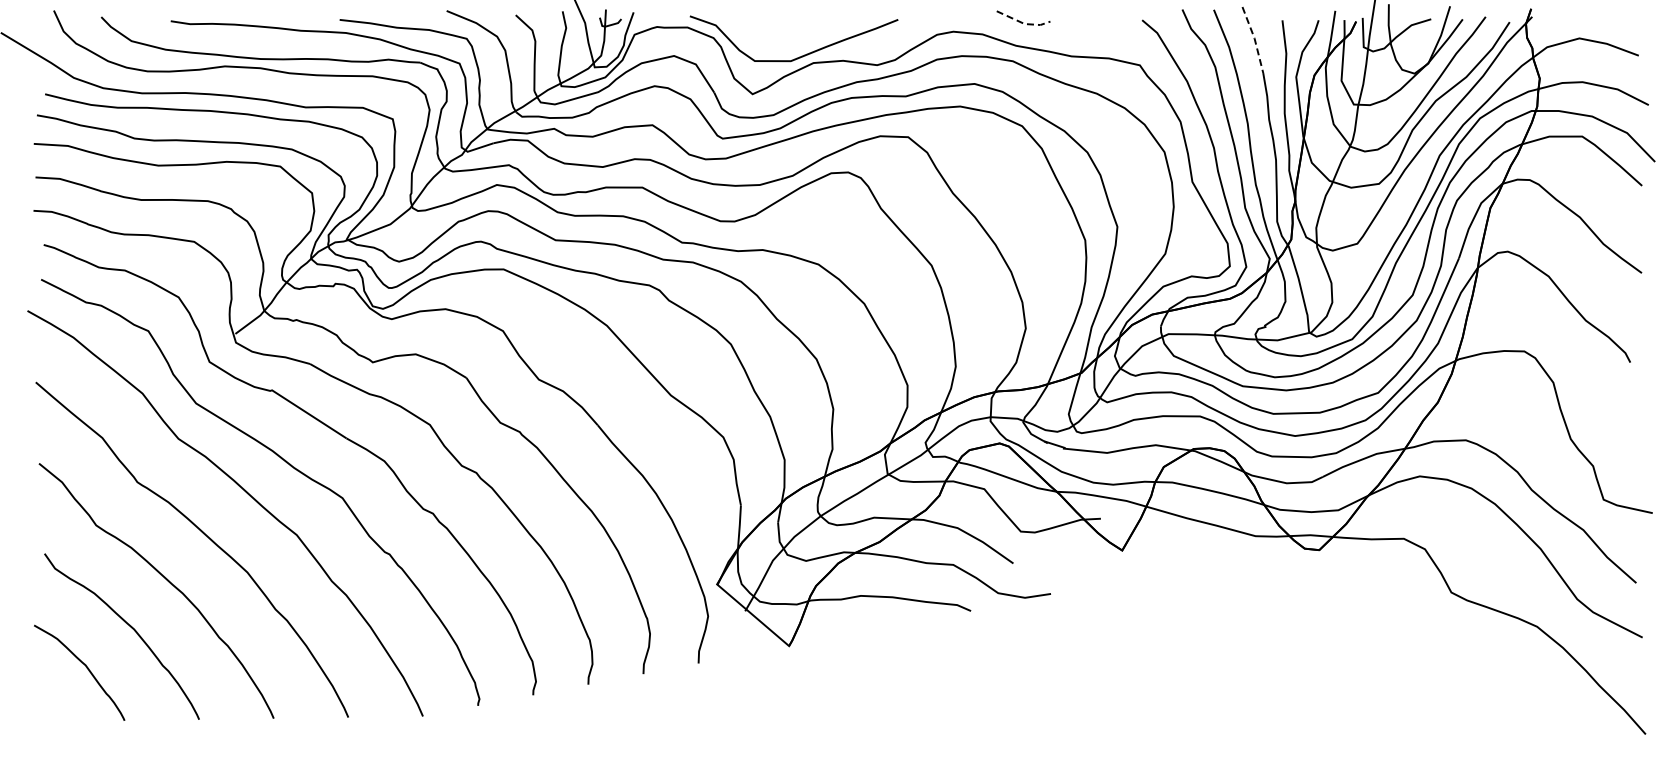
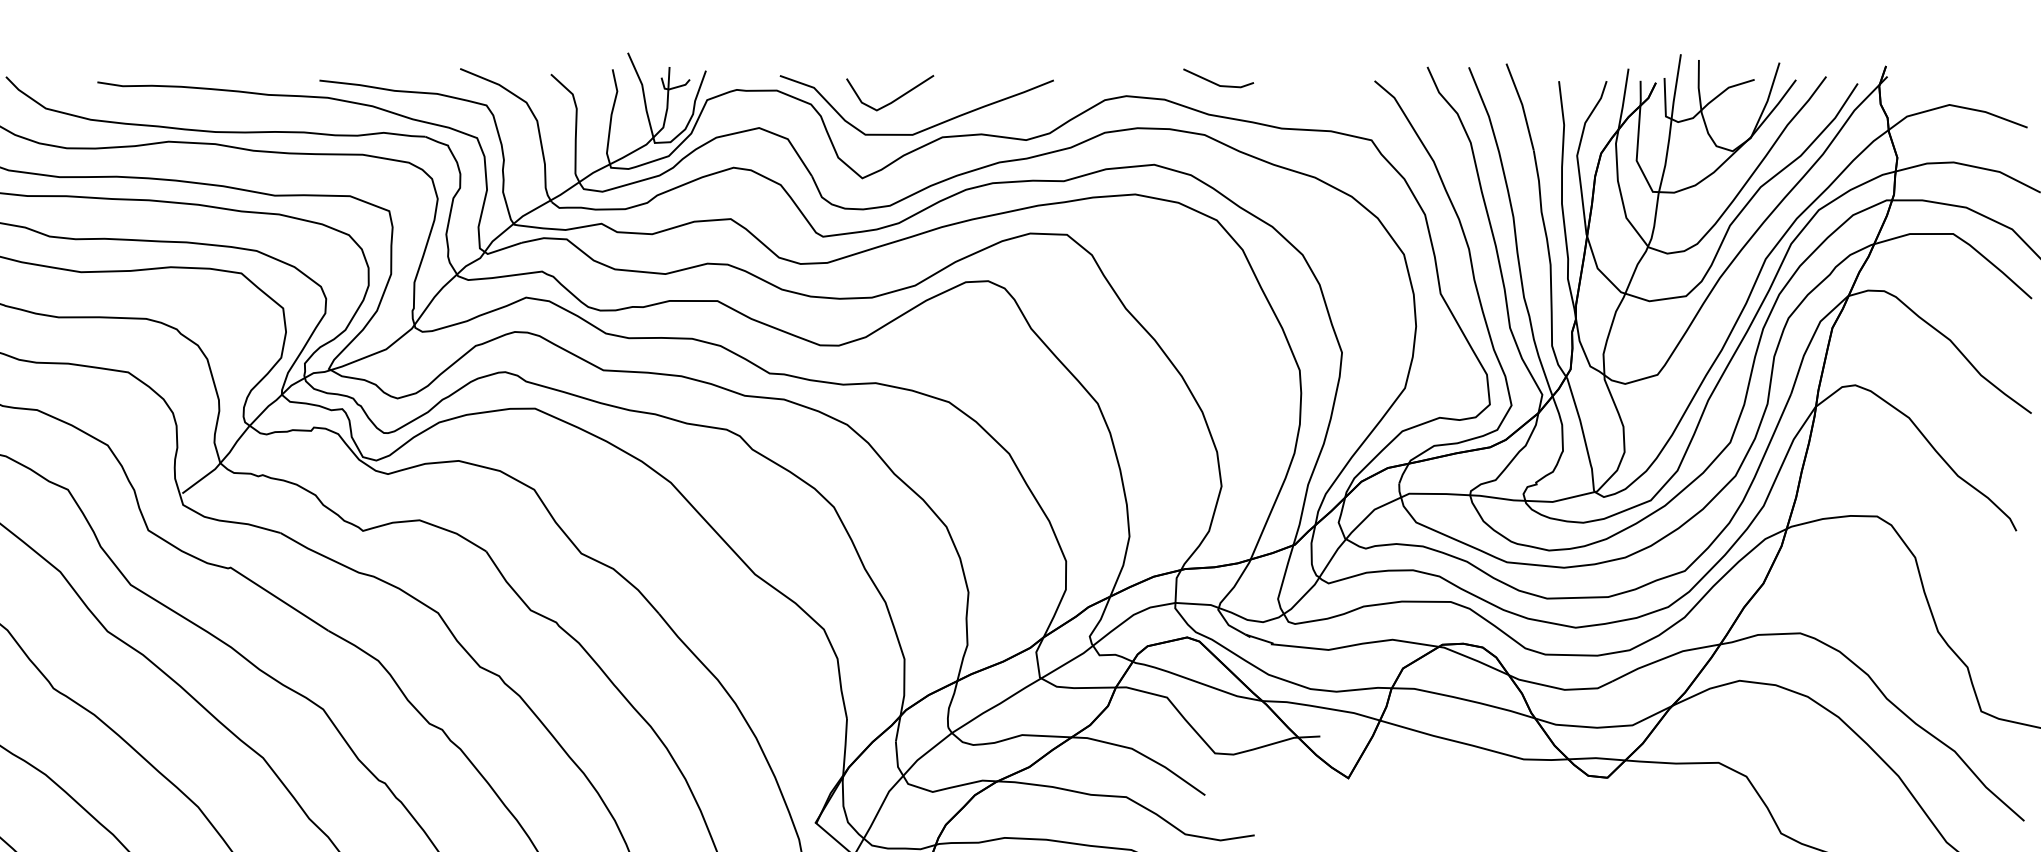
line: (1023, 23) -> (1218, 85), dashed -> solid
line: (777, 33) -> (895, 98), added
line: (1254, 39) -> (1522, 106), dashed -> solid

